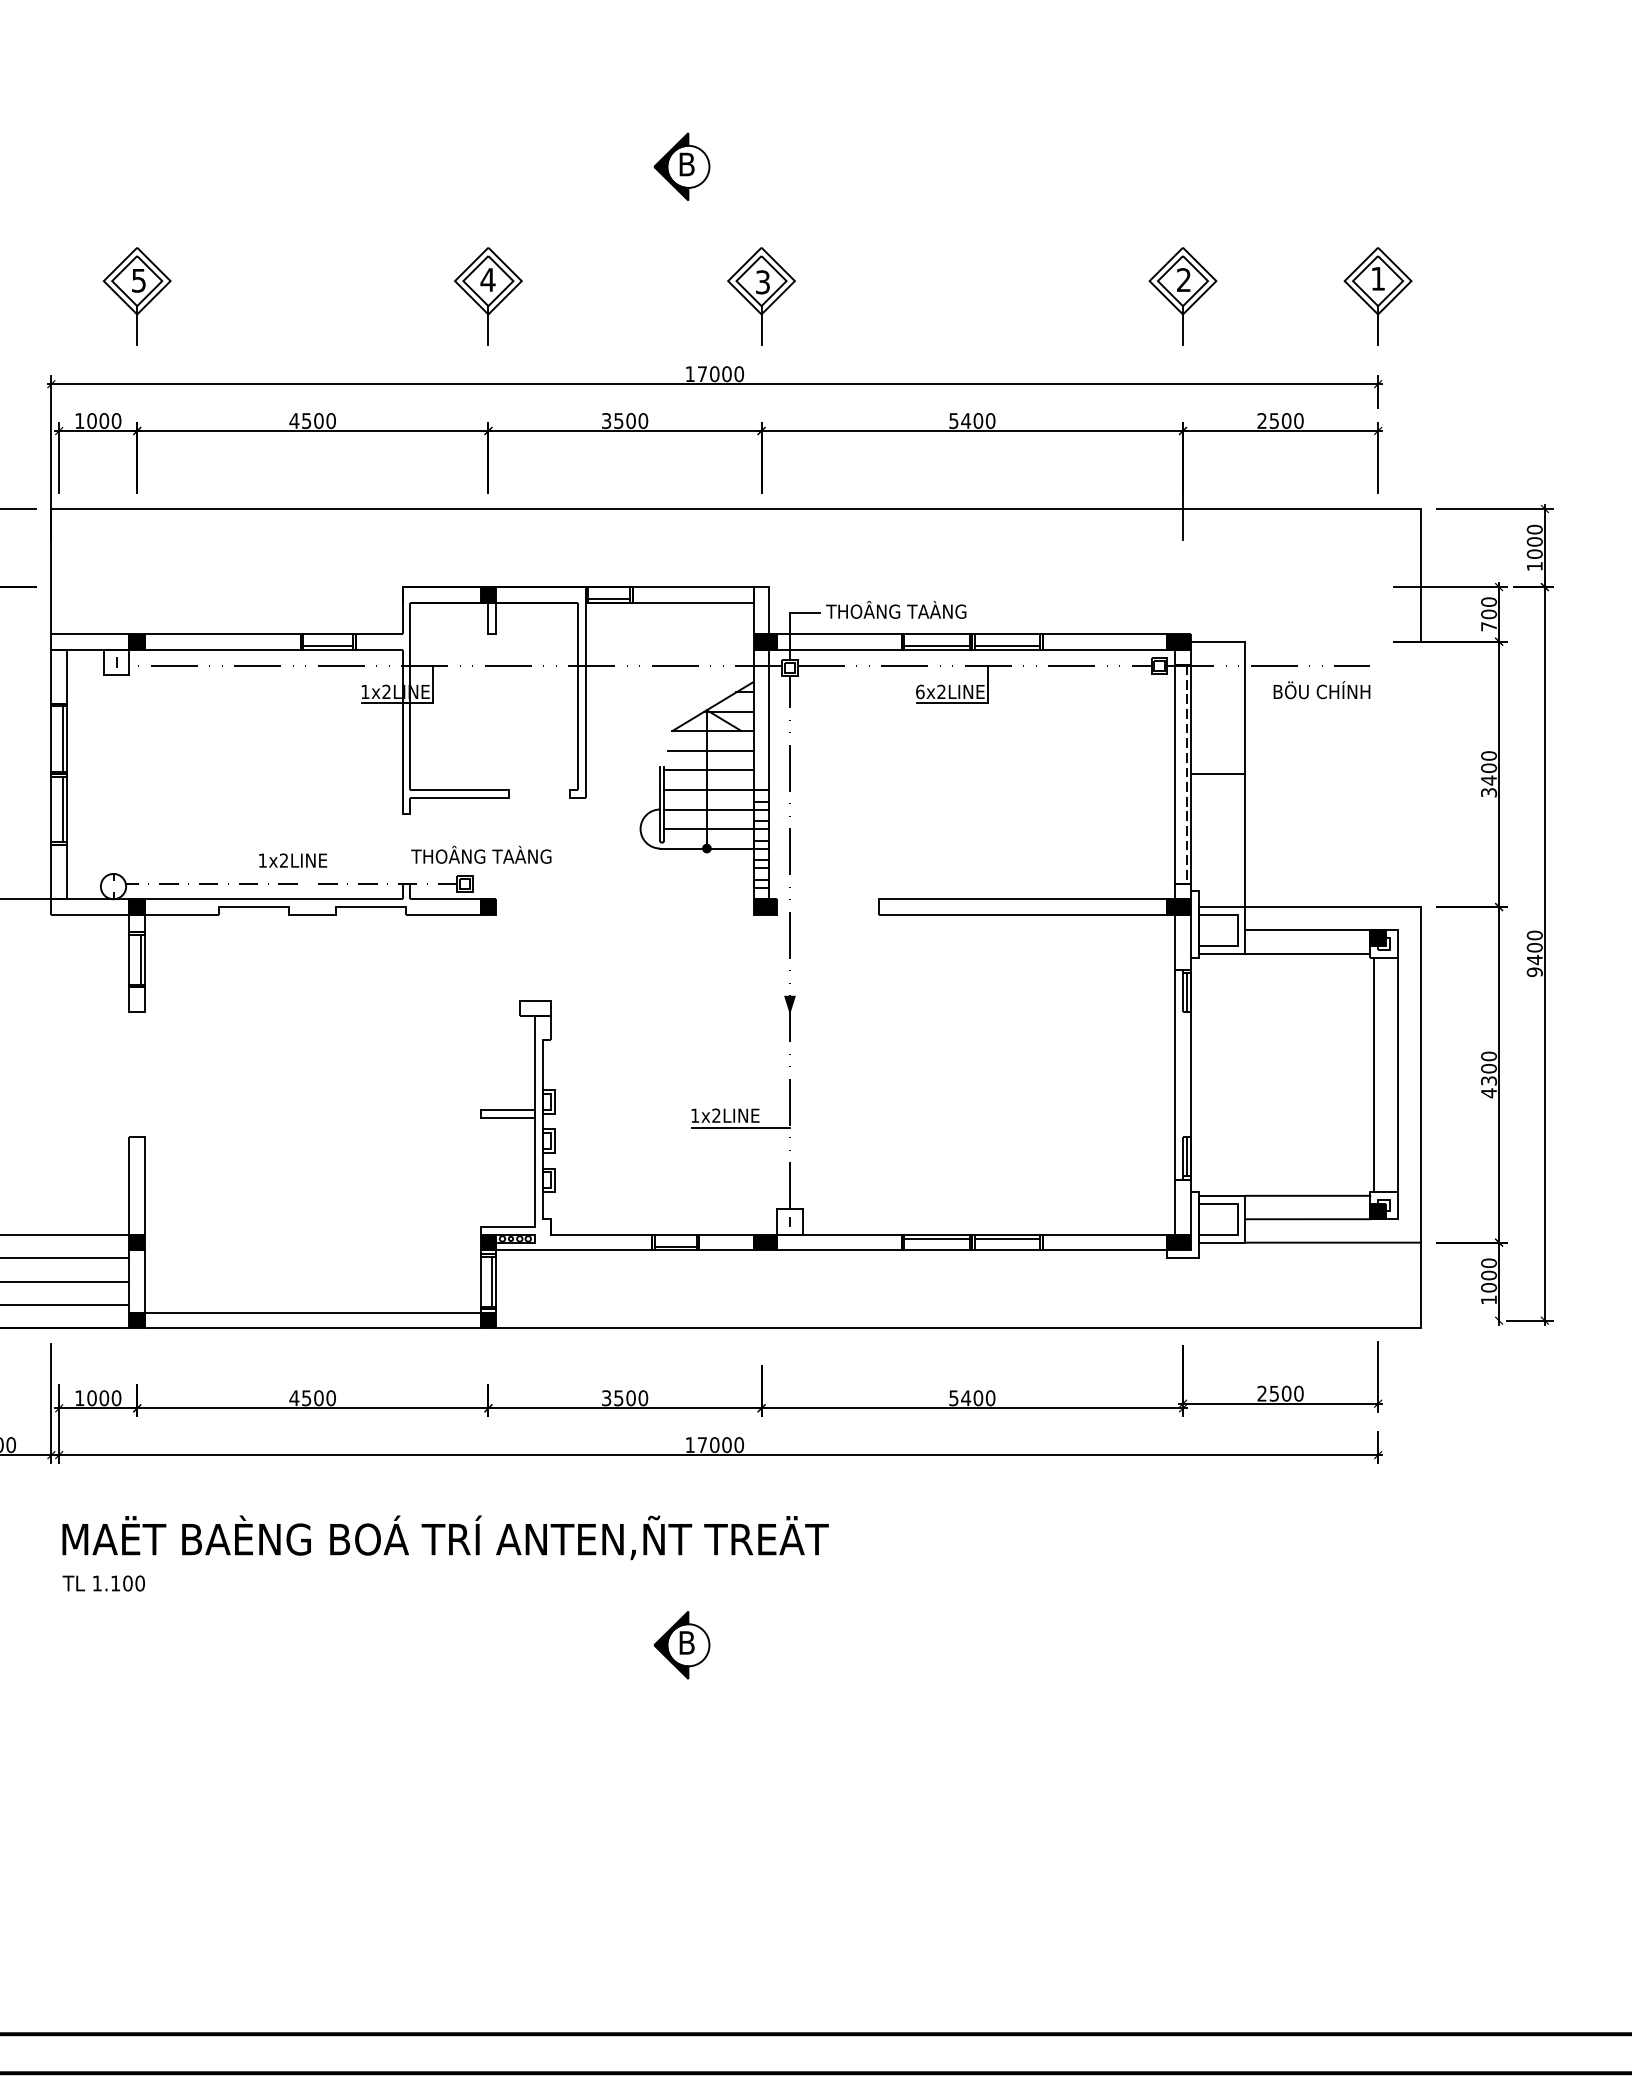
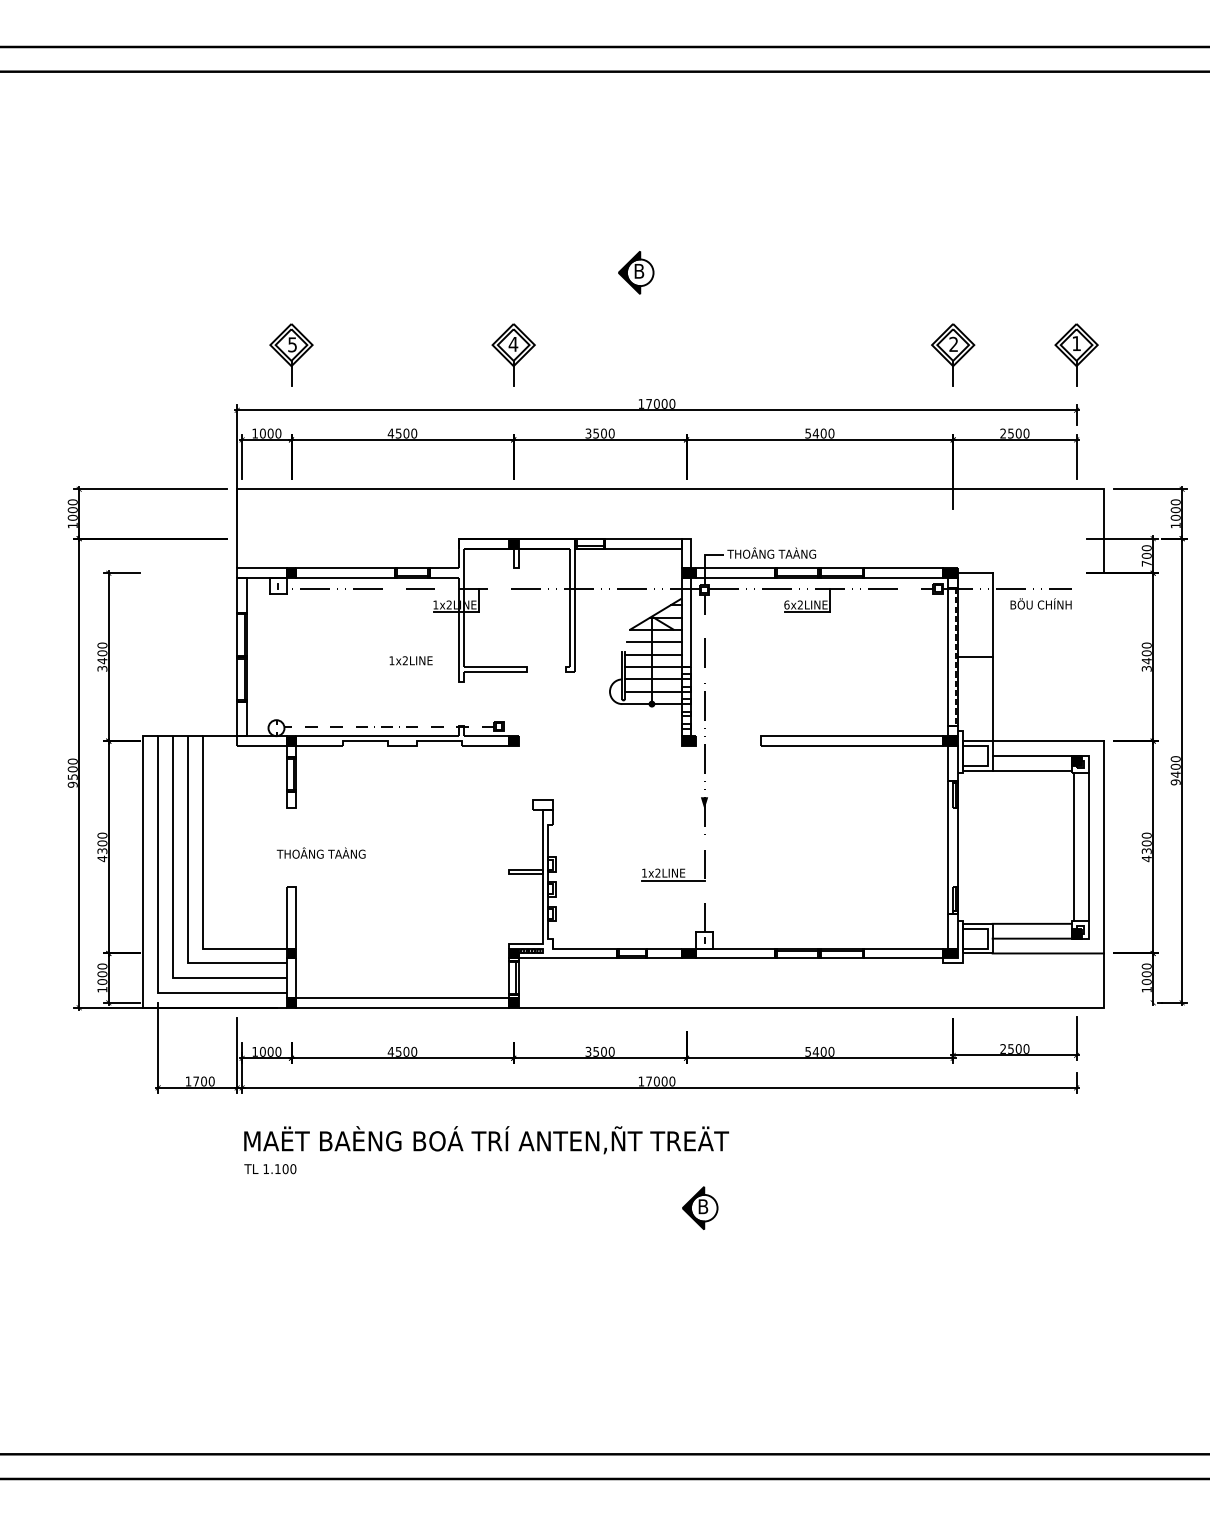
part: (761, 295) -> (686, 354), removed
text: (480, 853) -> (320, 852), moved
text: (292, 860) -> (410, 660), moved
part: (682, 1644) -> (700, 1207), moved

